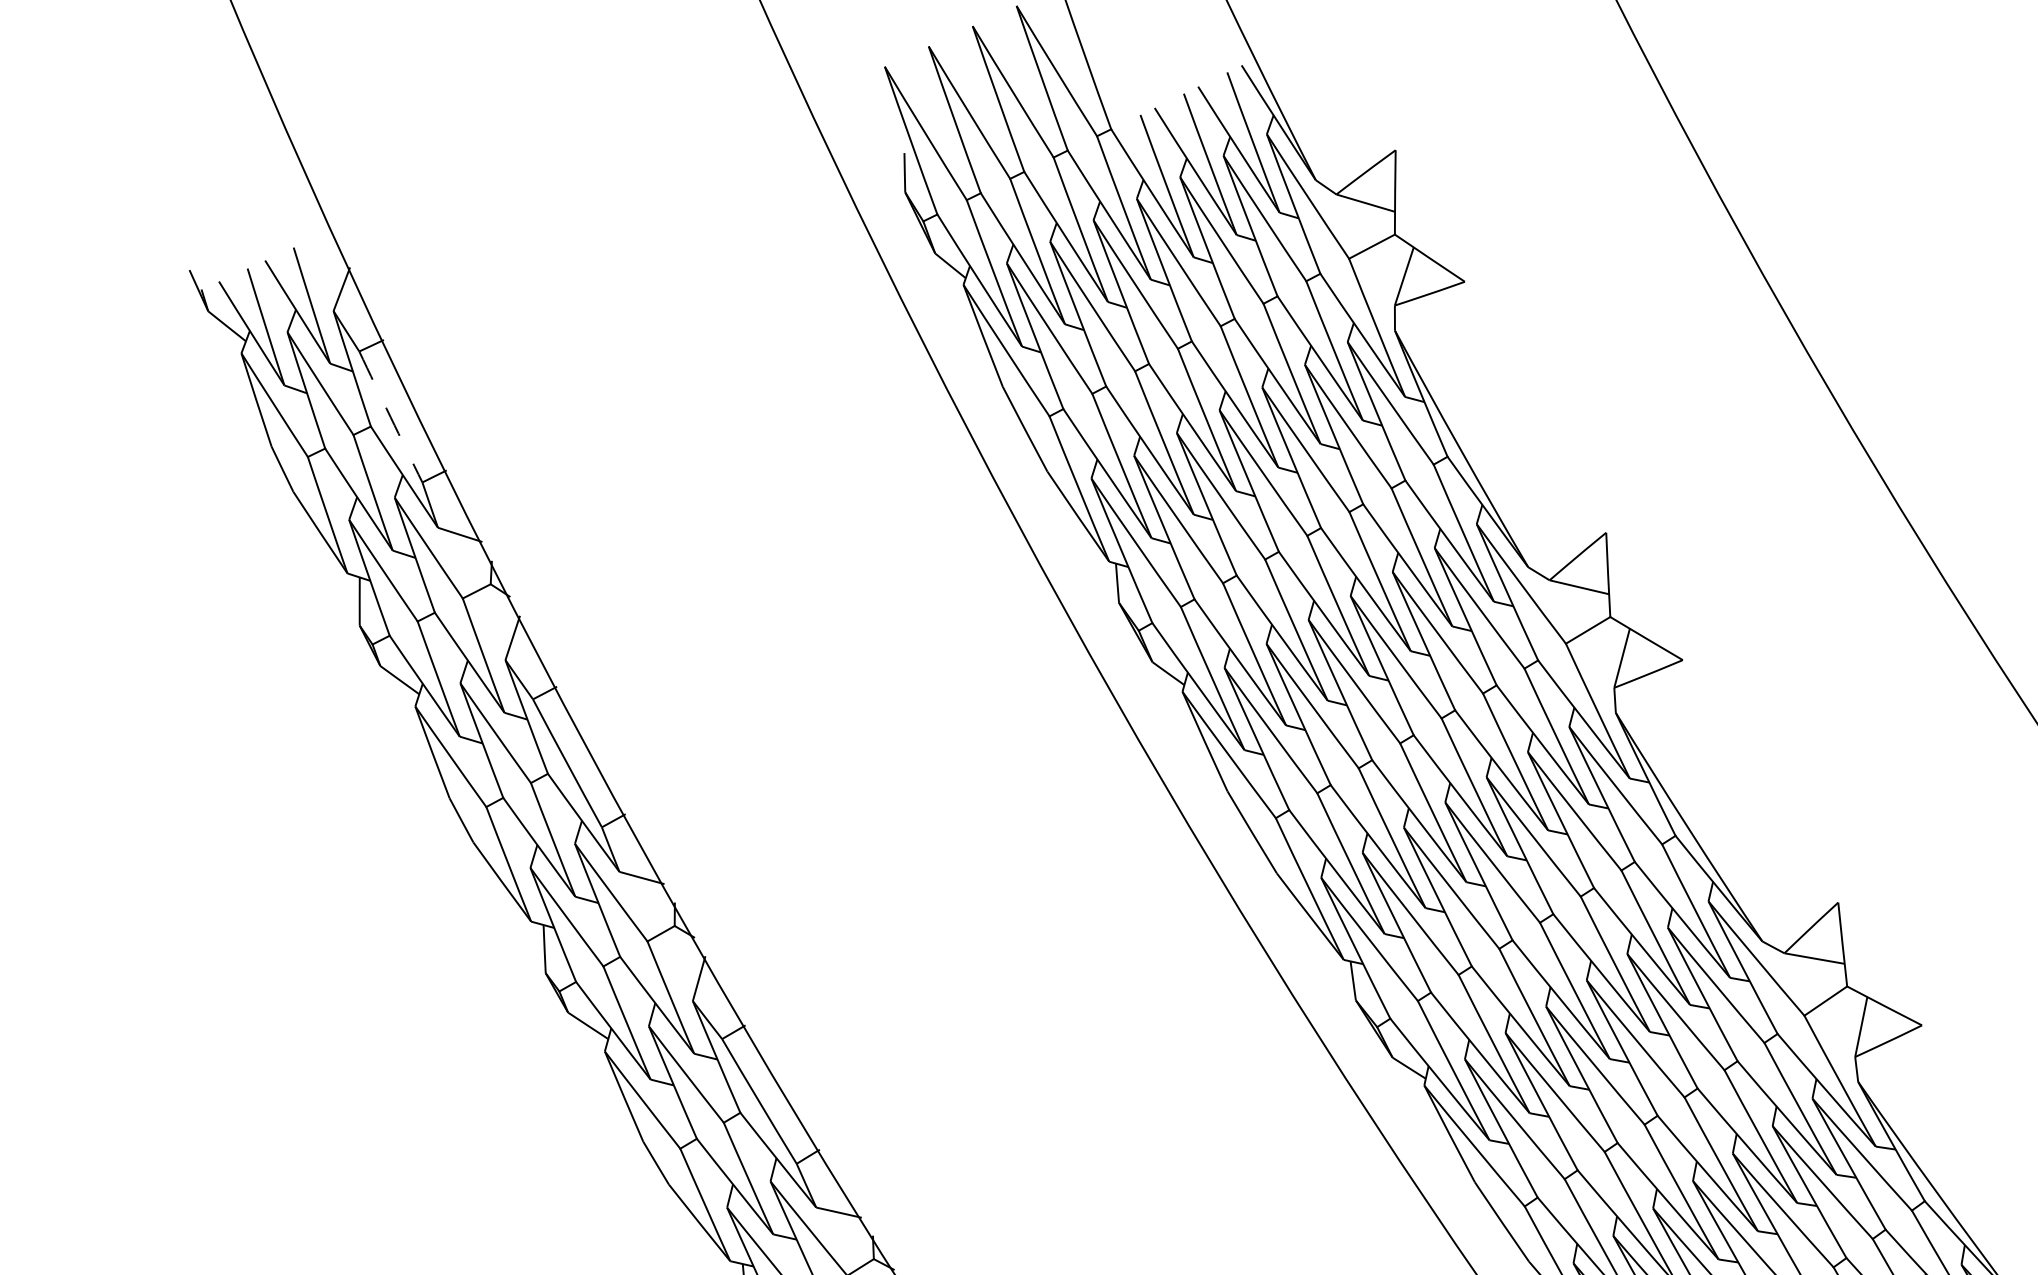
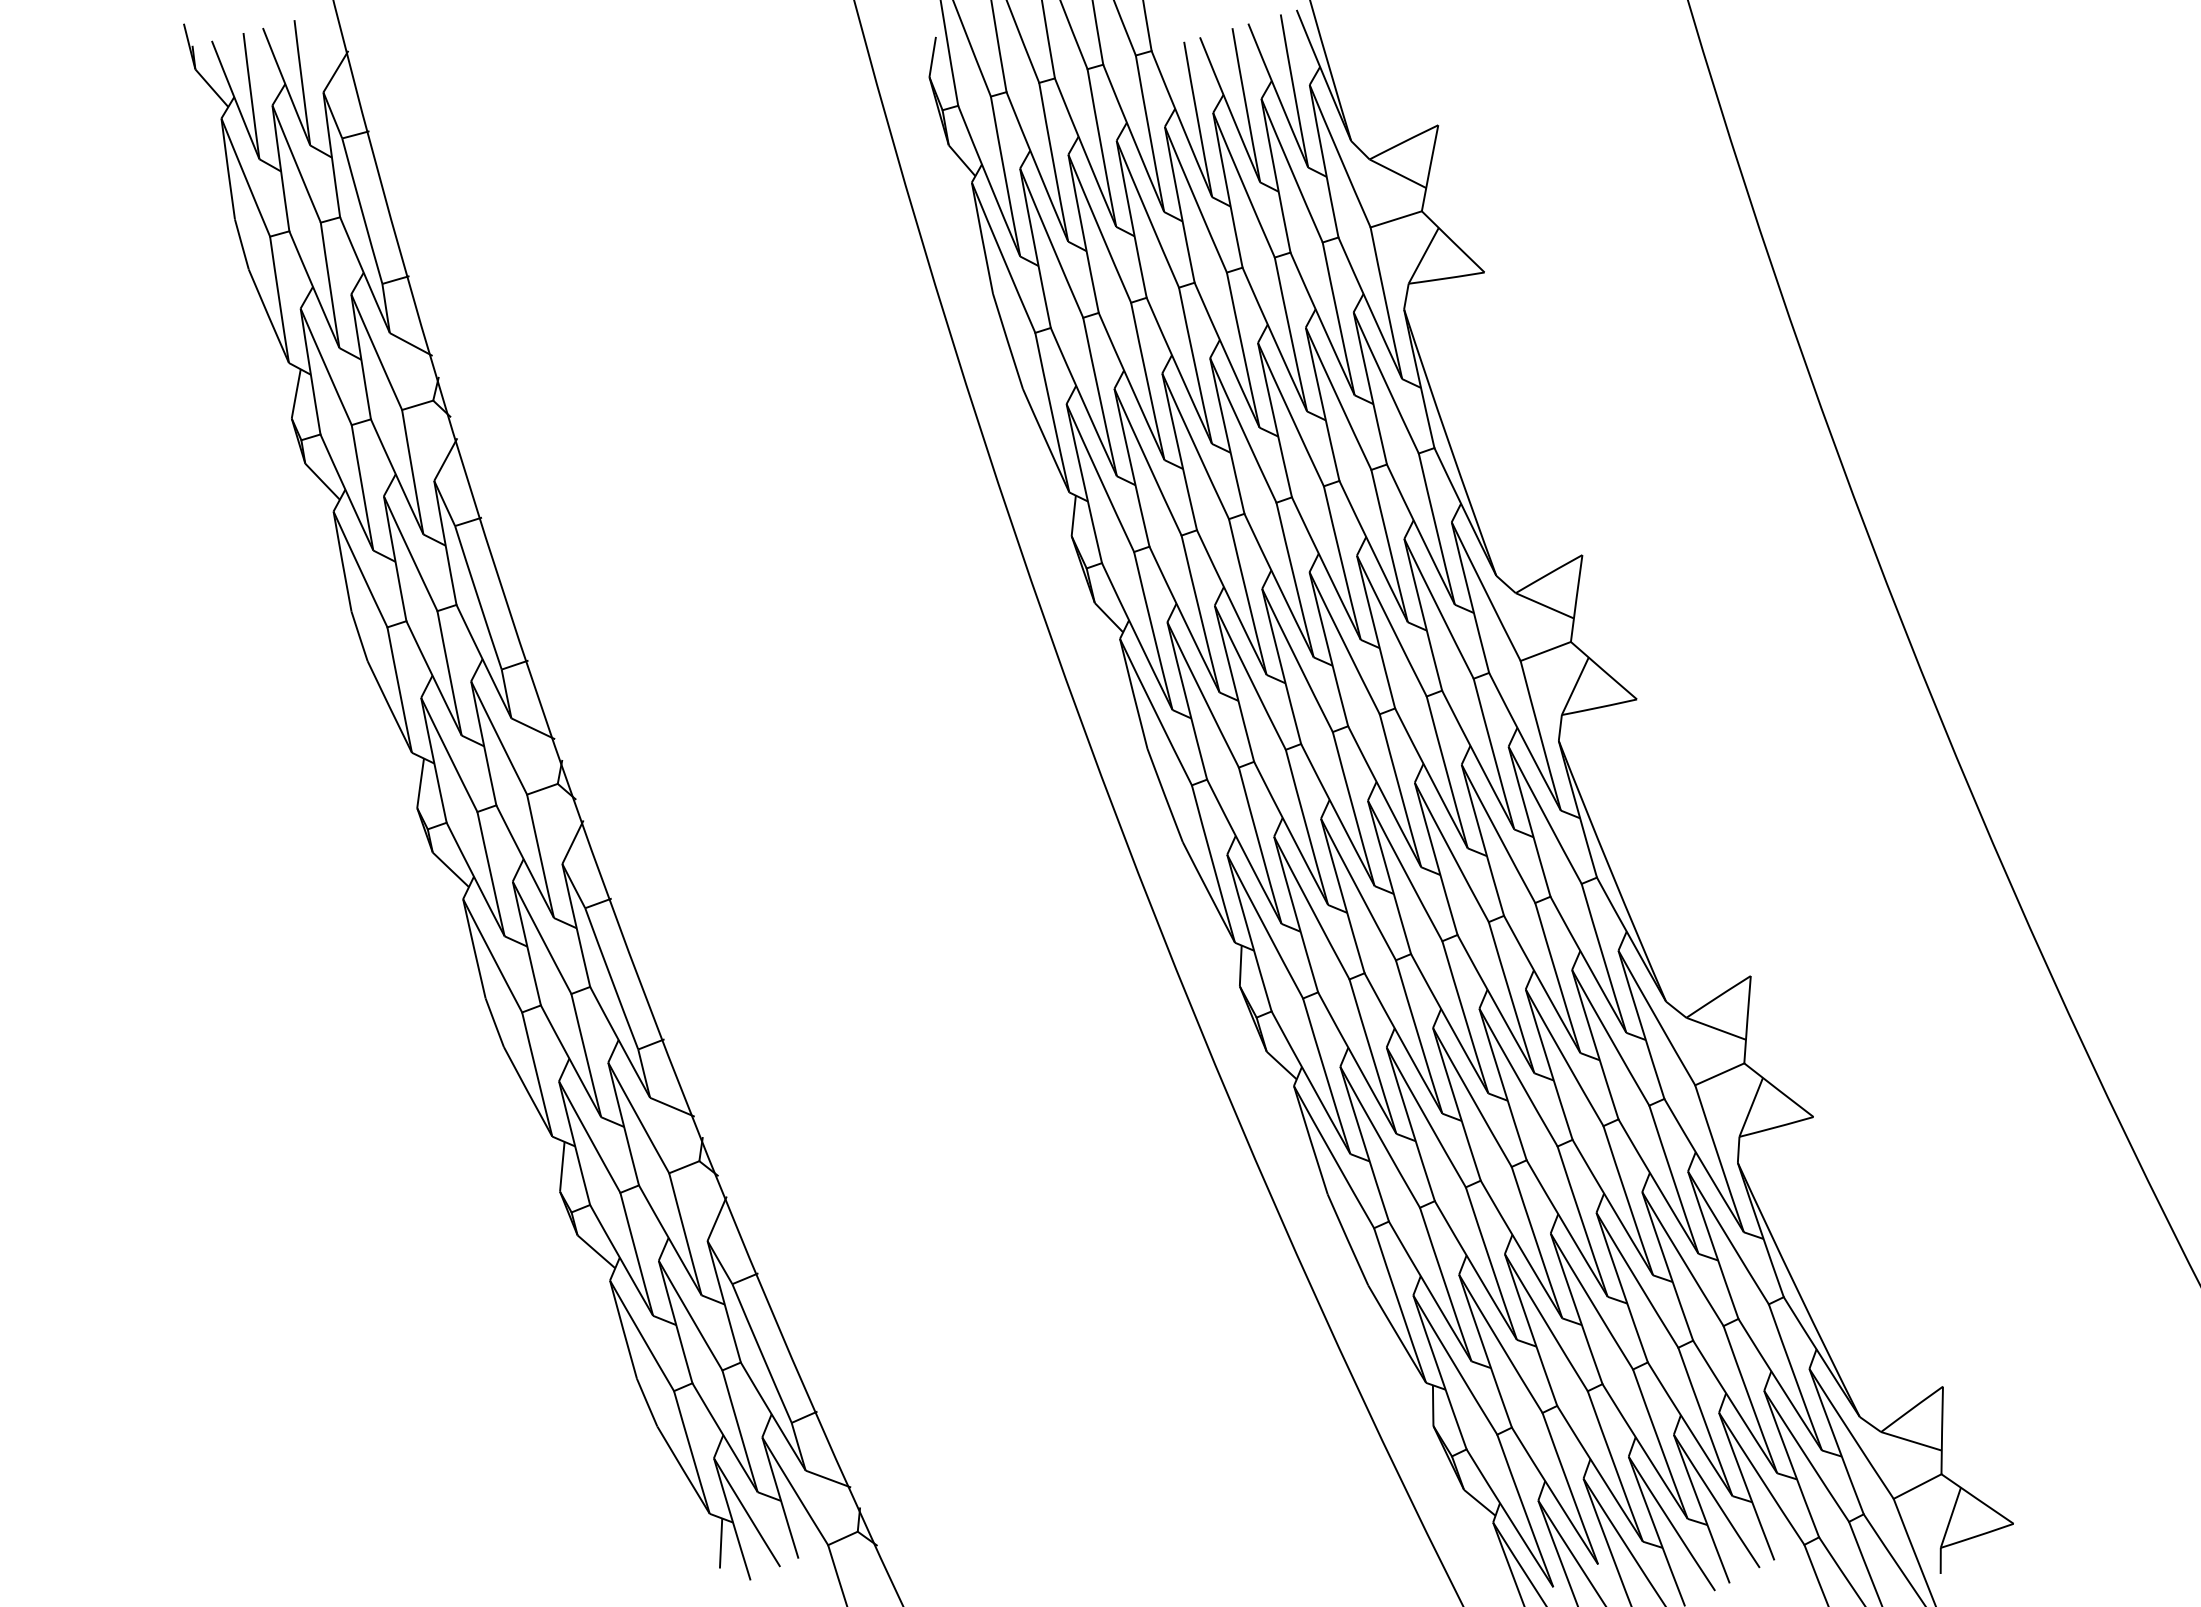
arc: (391, 417) -> (362, 211), dashed -> solid

